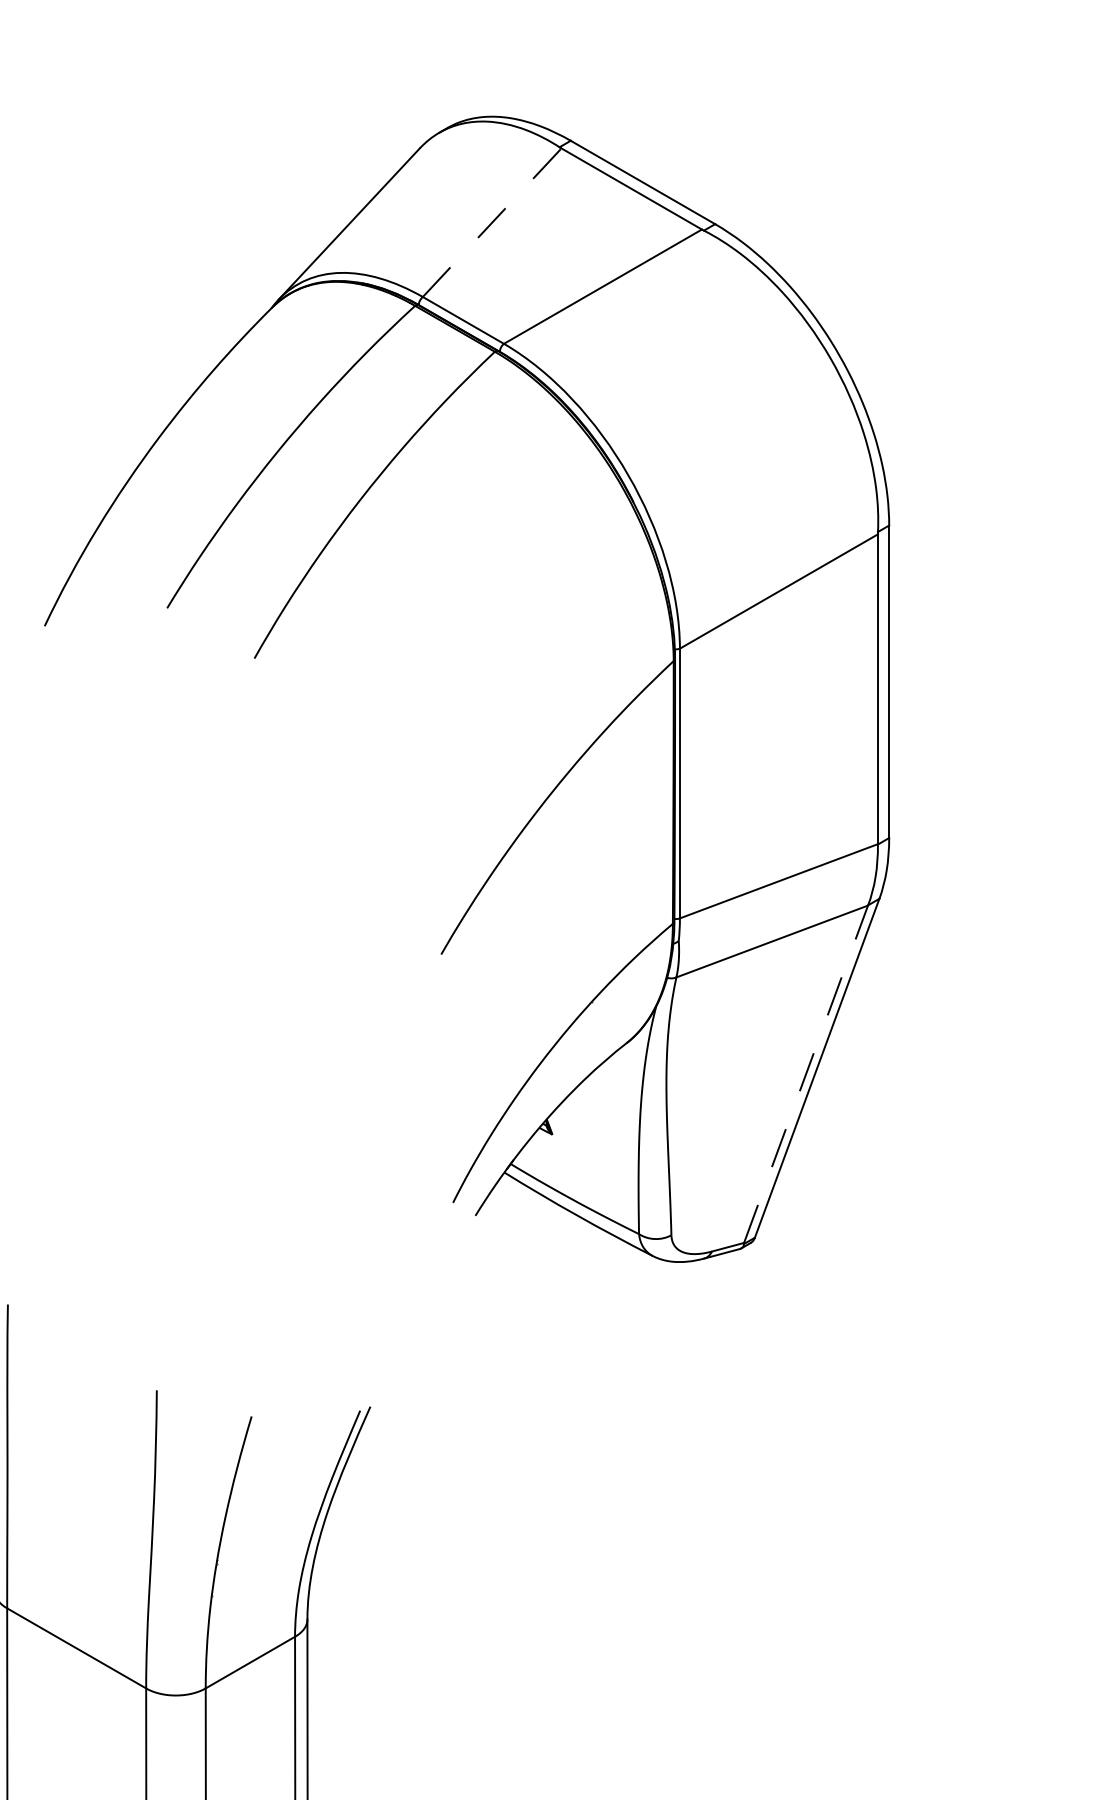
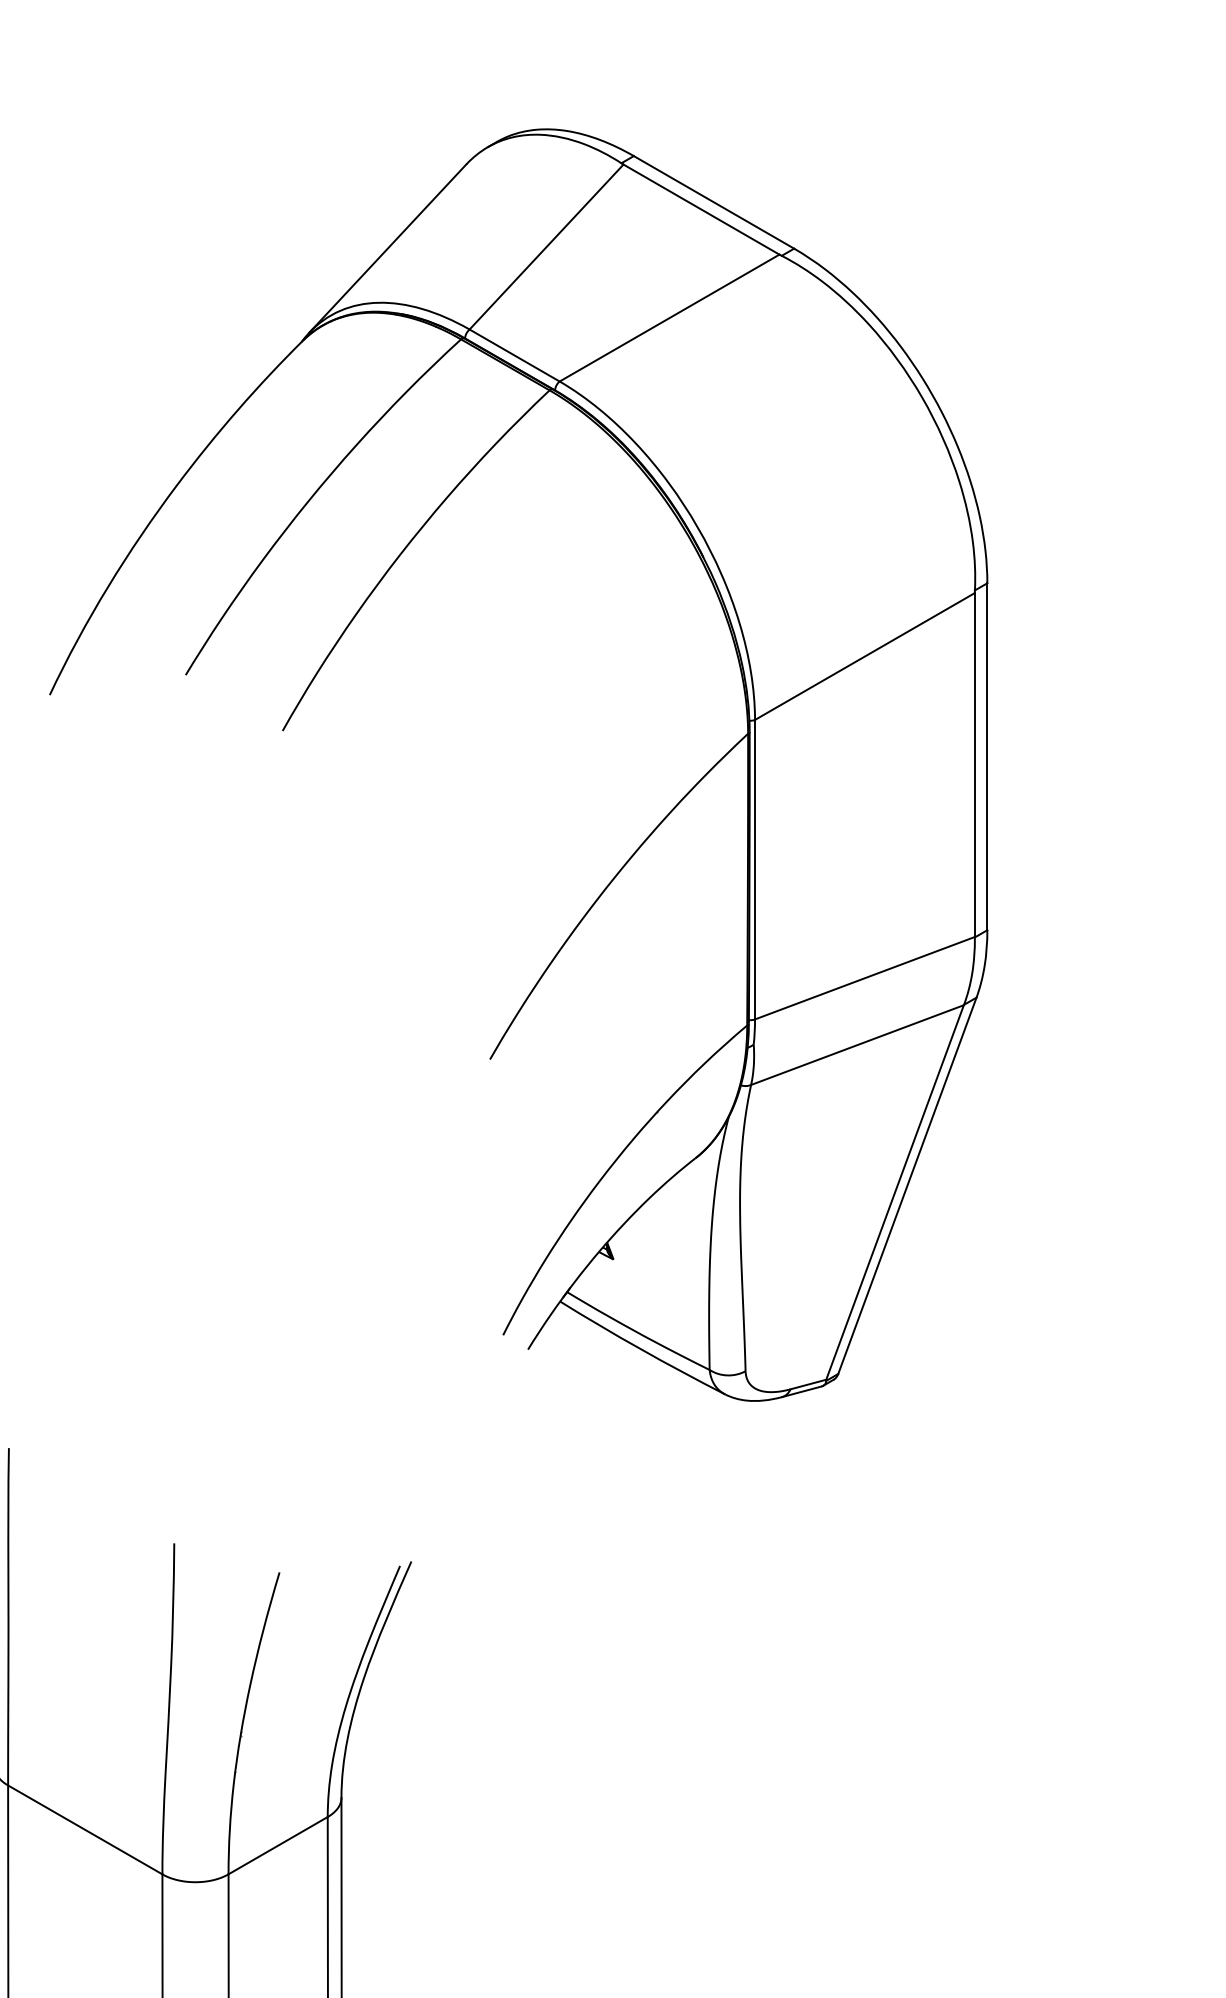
line: (492, 223) -> (546, 247), dashed -> solid
line: (806, 1074) -> (895, 1192), dashed -> solid

